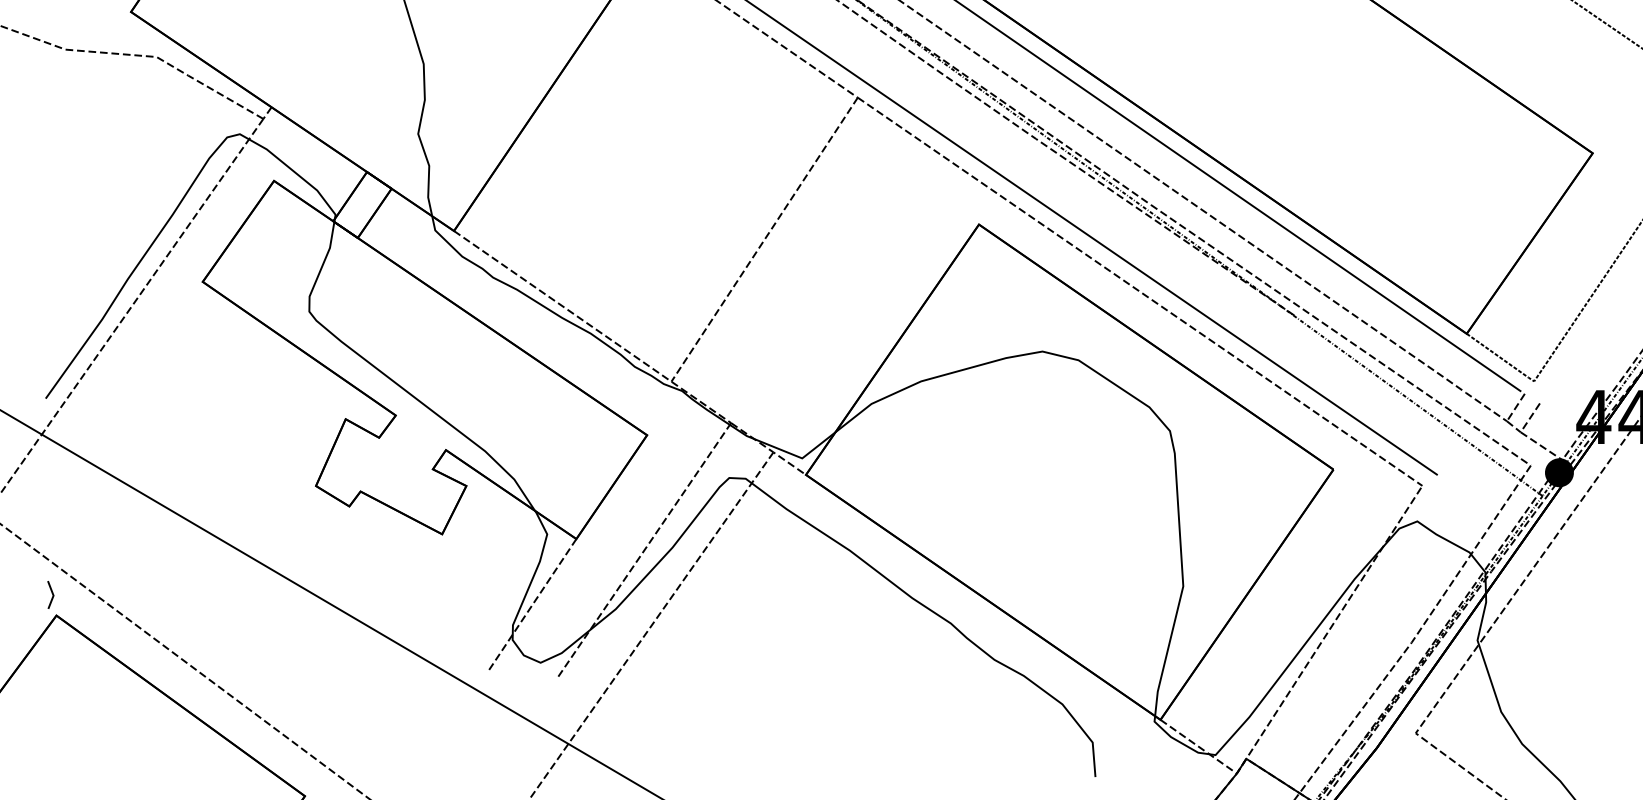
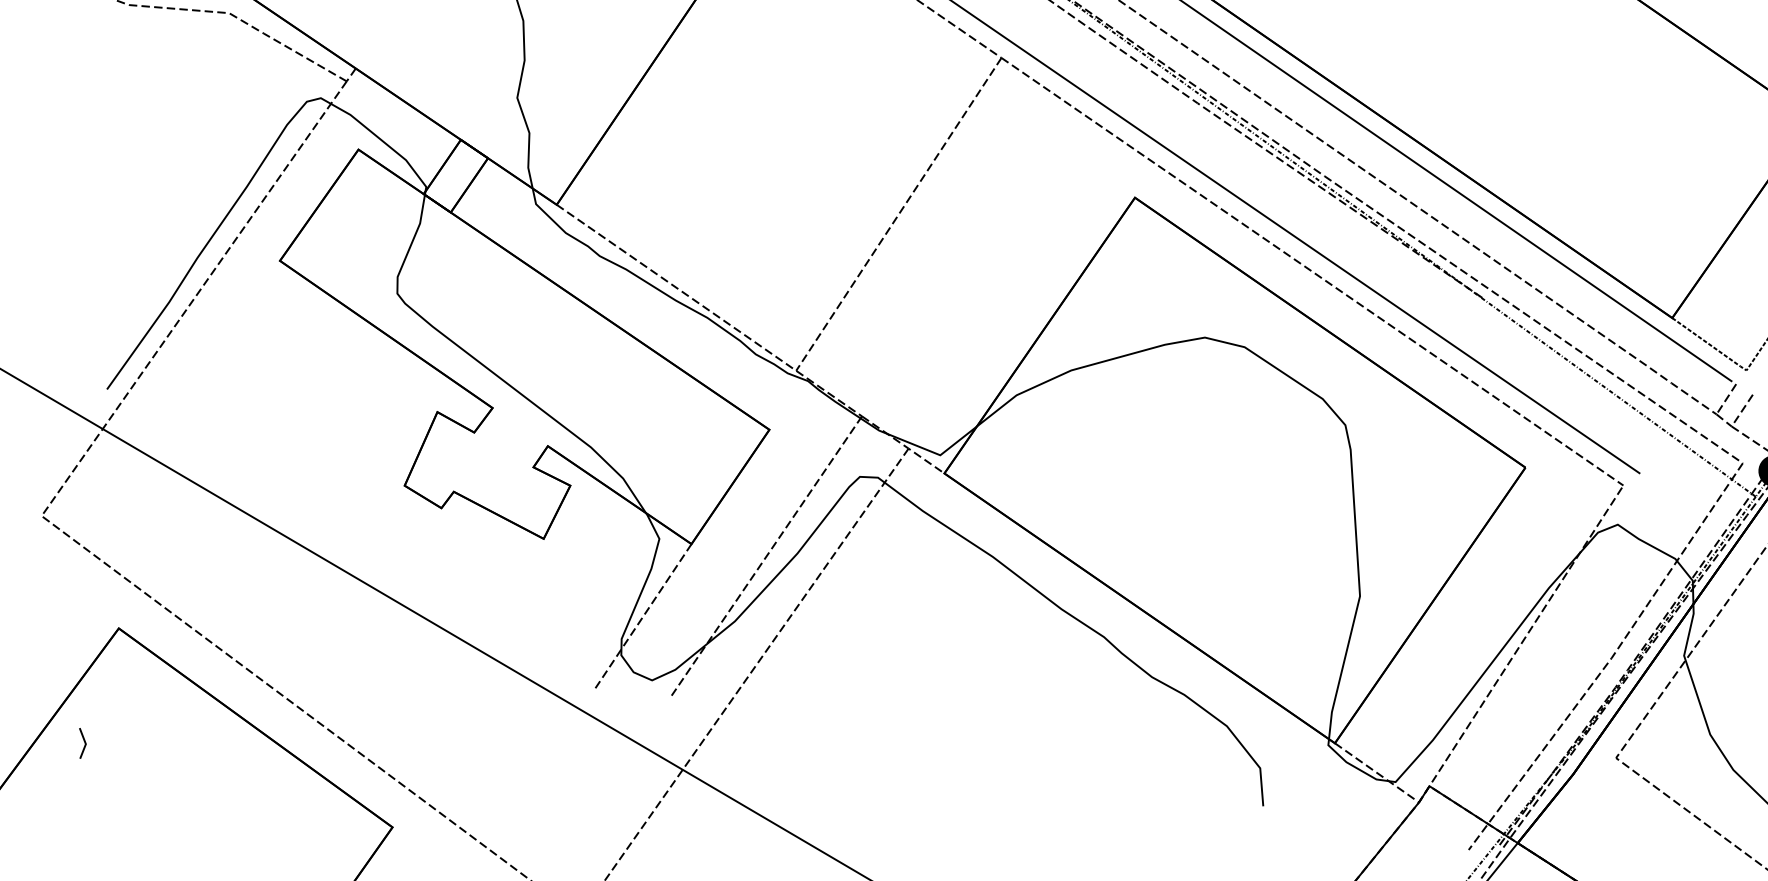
line: (51, 593) -> (83, 741), moved

